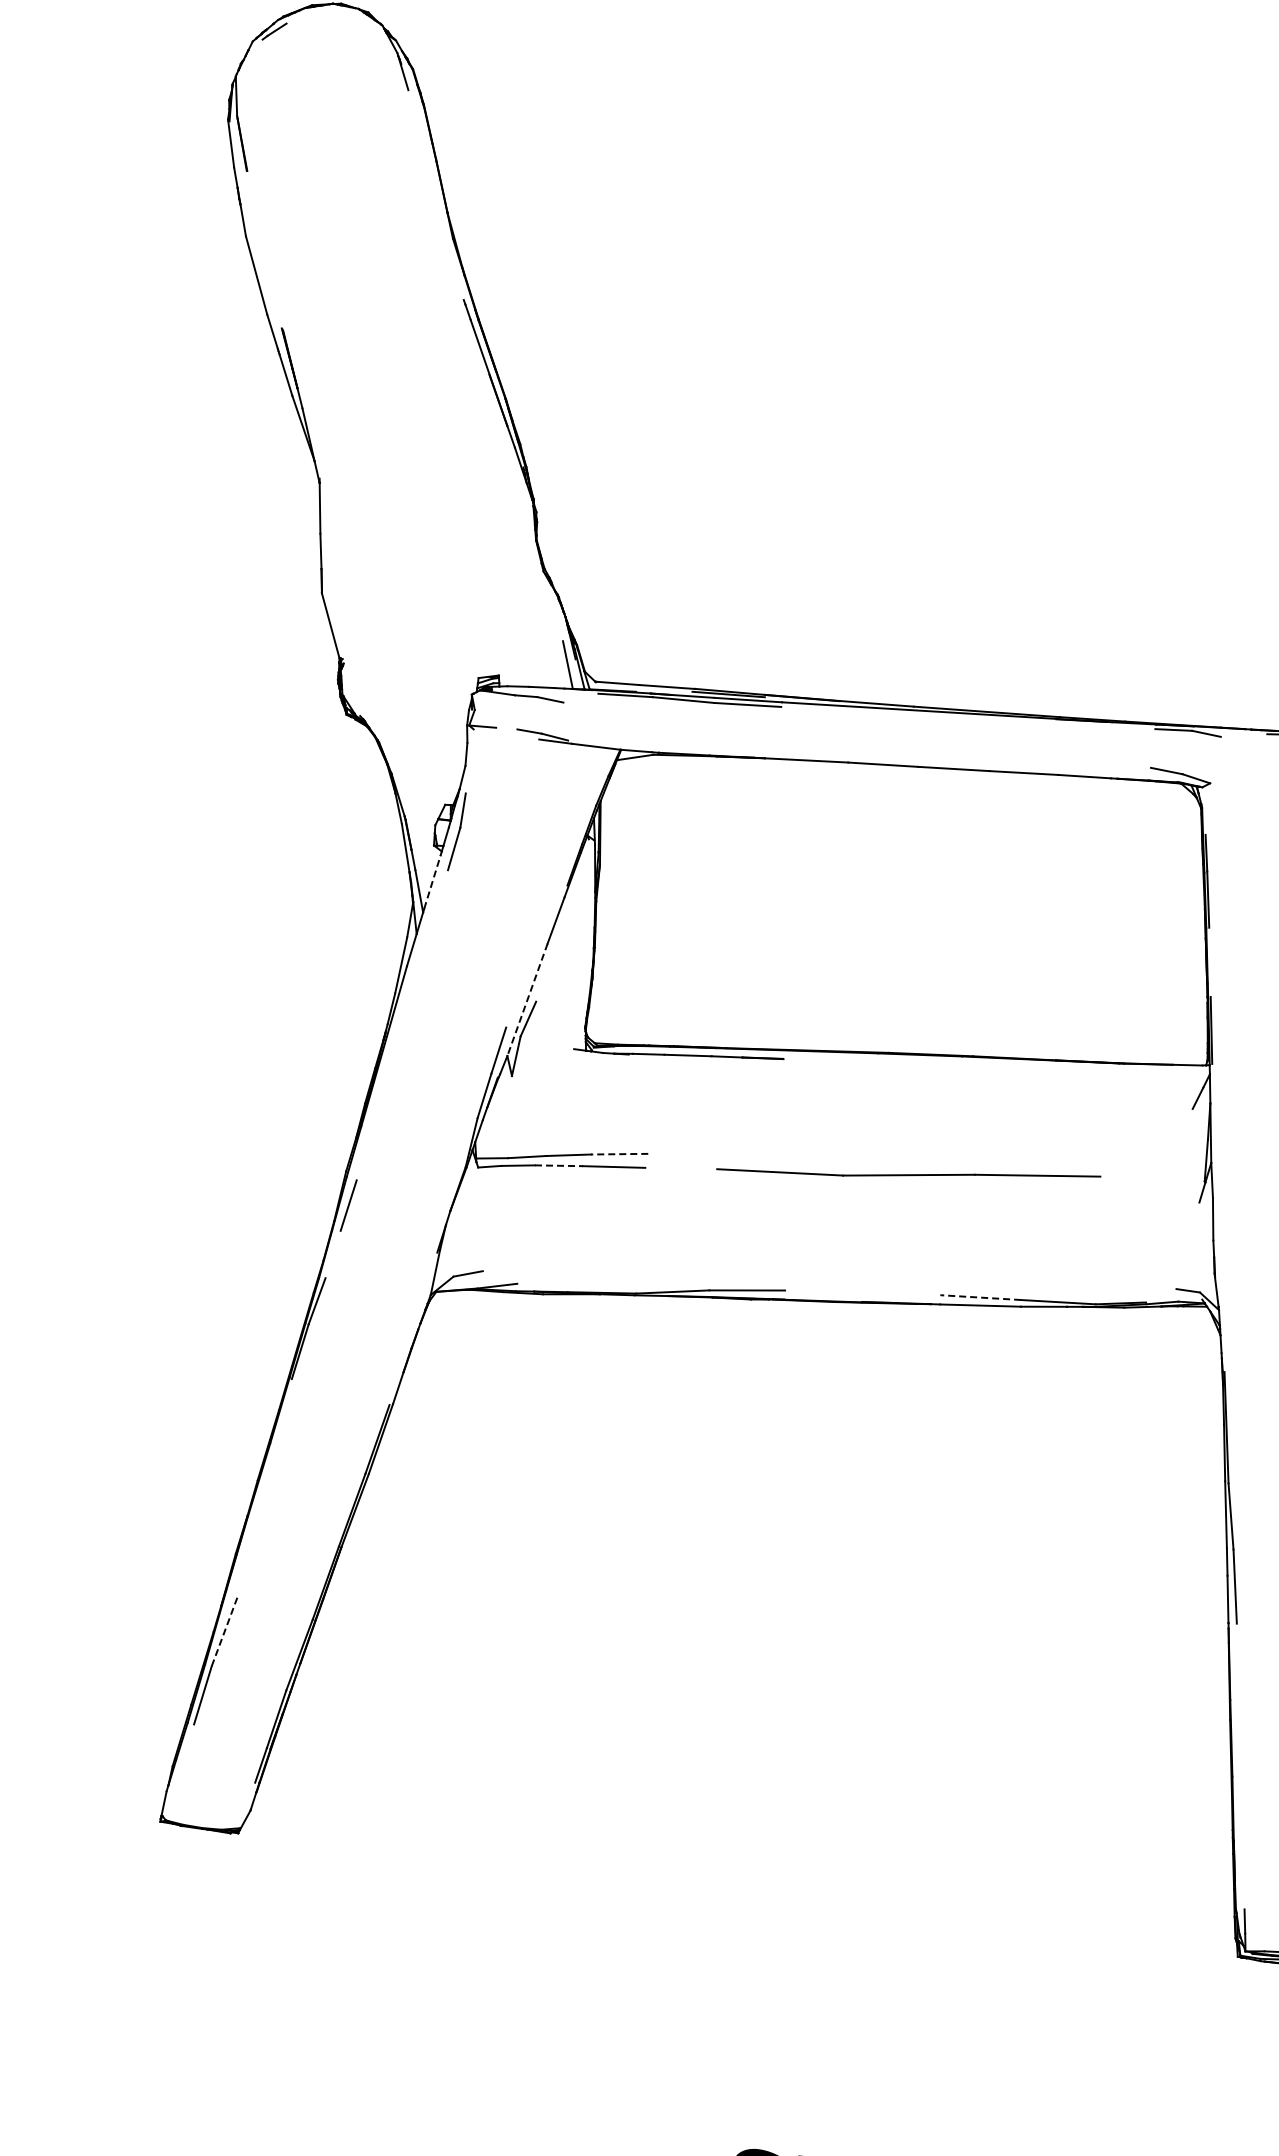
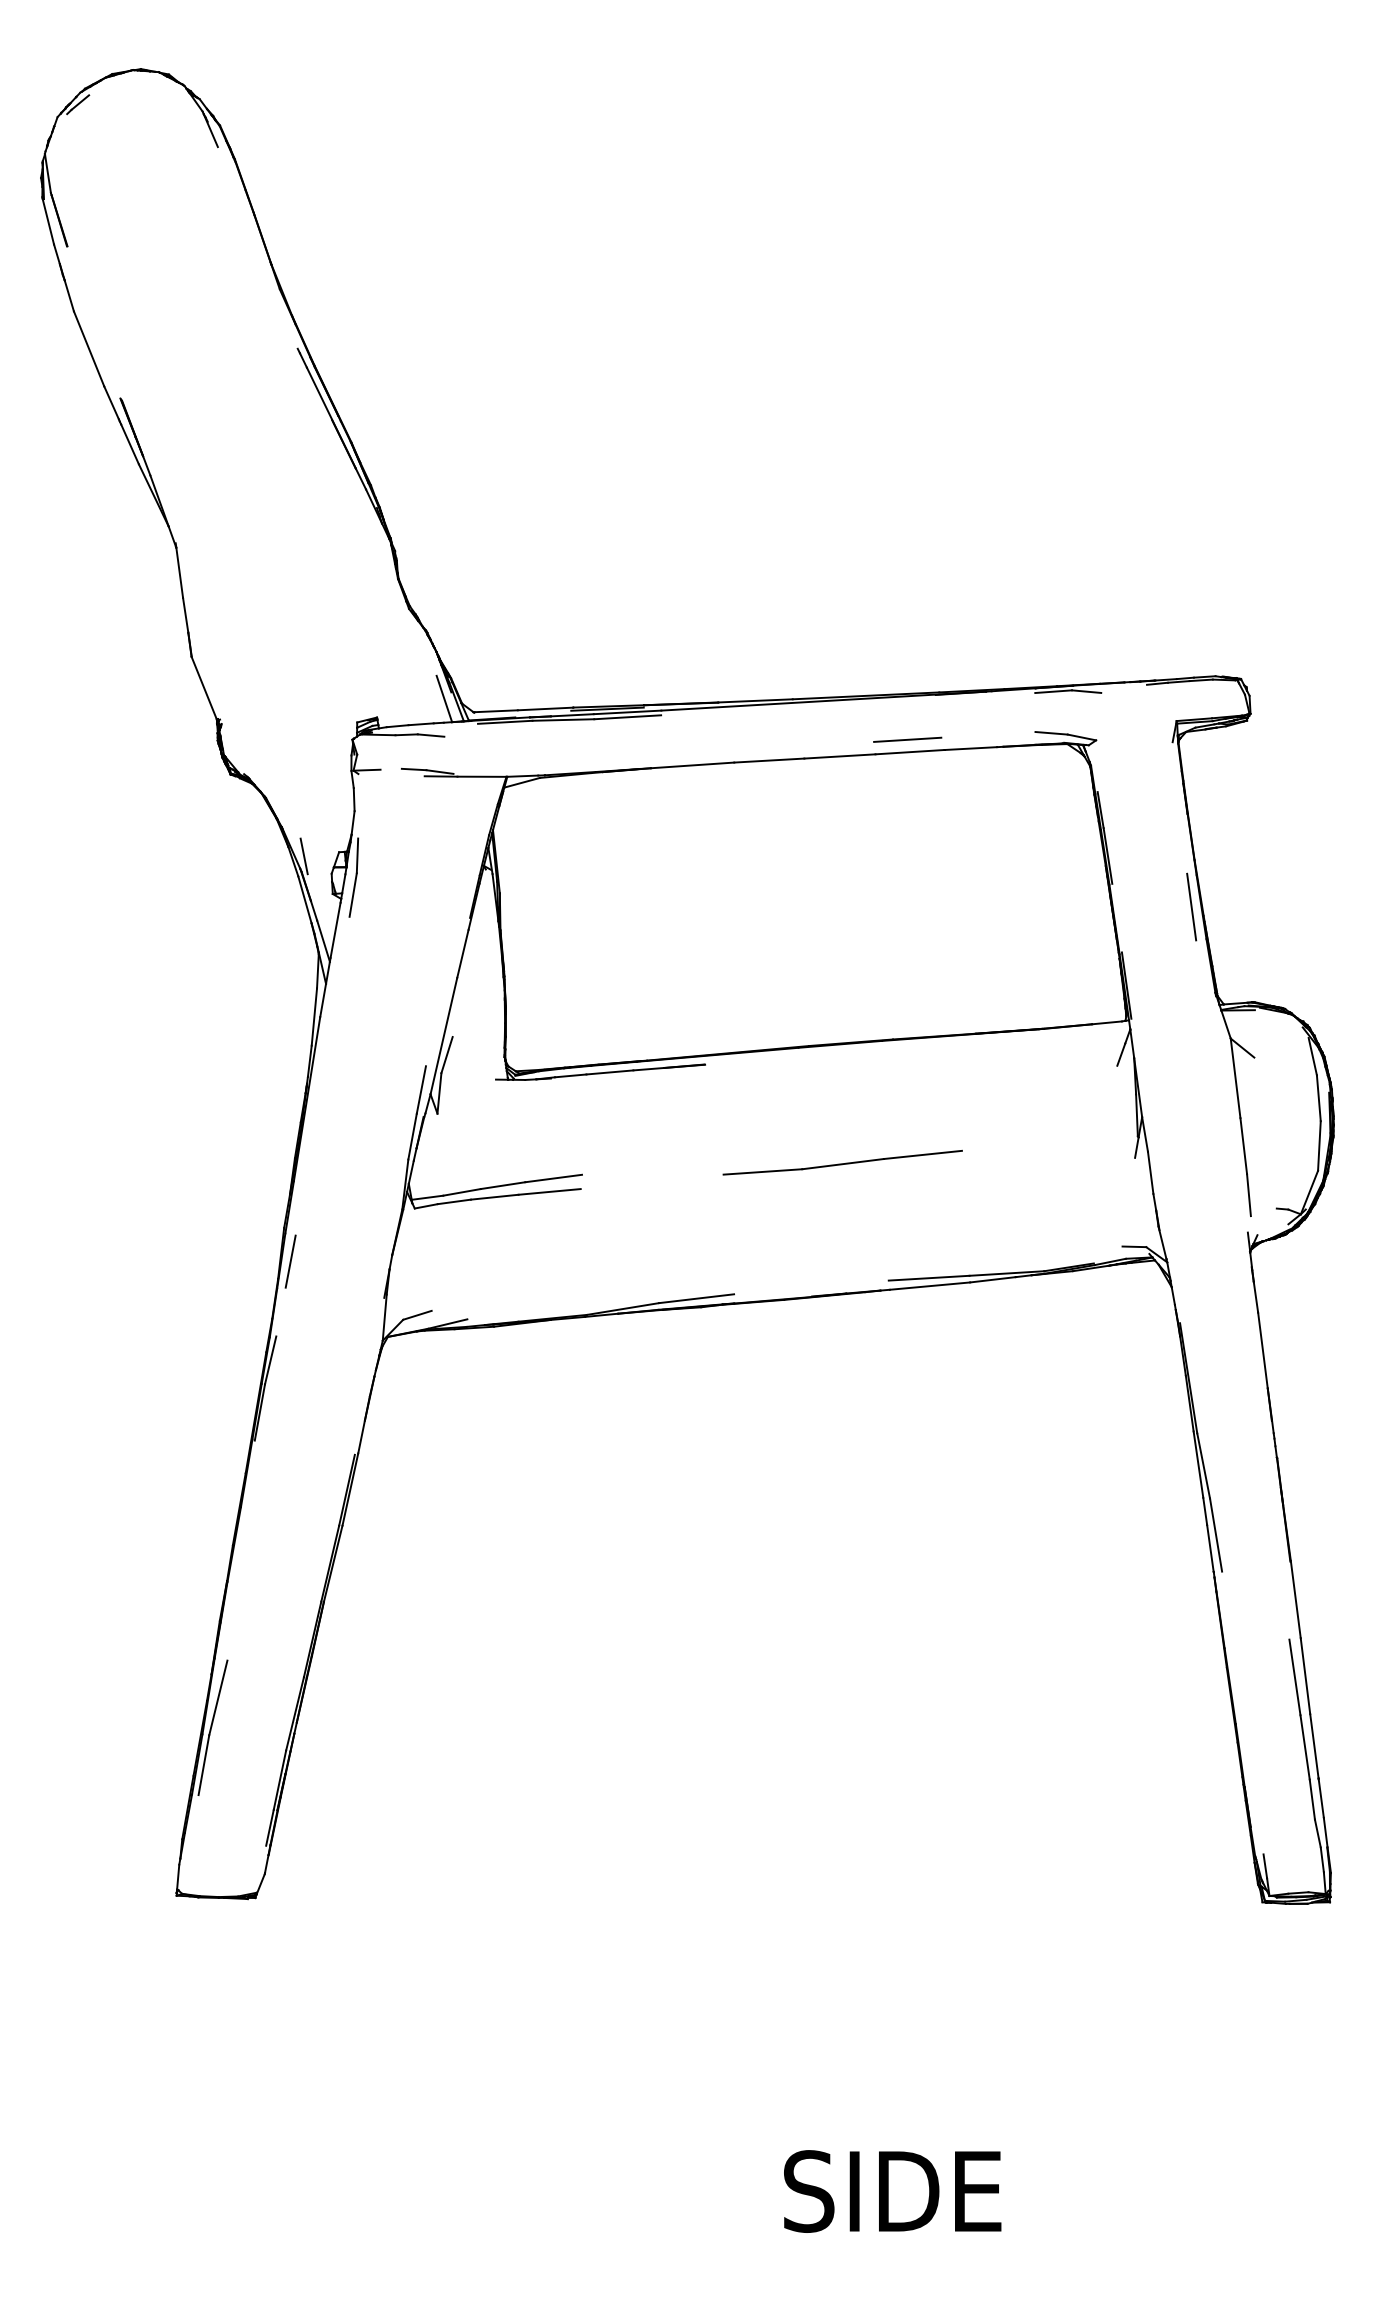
line: (1022, 760) -> (907, 739), added
line: (409, 804) -> (303, 856), added
line: (432, 881) -> (335, 929), dashed -> solid
line: (527, 1000) -> (443, 1036), dashed -> solid
line: (619, 1154) -> (553, 1178), dashed -> solid
line: (558, 1166) -> (494, 1197), dashed -> solid
part: (908, 1172) -> (842, 1162), size x0.62
line: (980, 1297) -> (928, 1278), dashed -> solid
line: (225, 1629) -> (218, 1697), dashed -> solid

